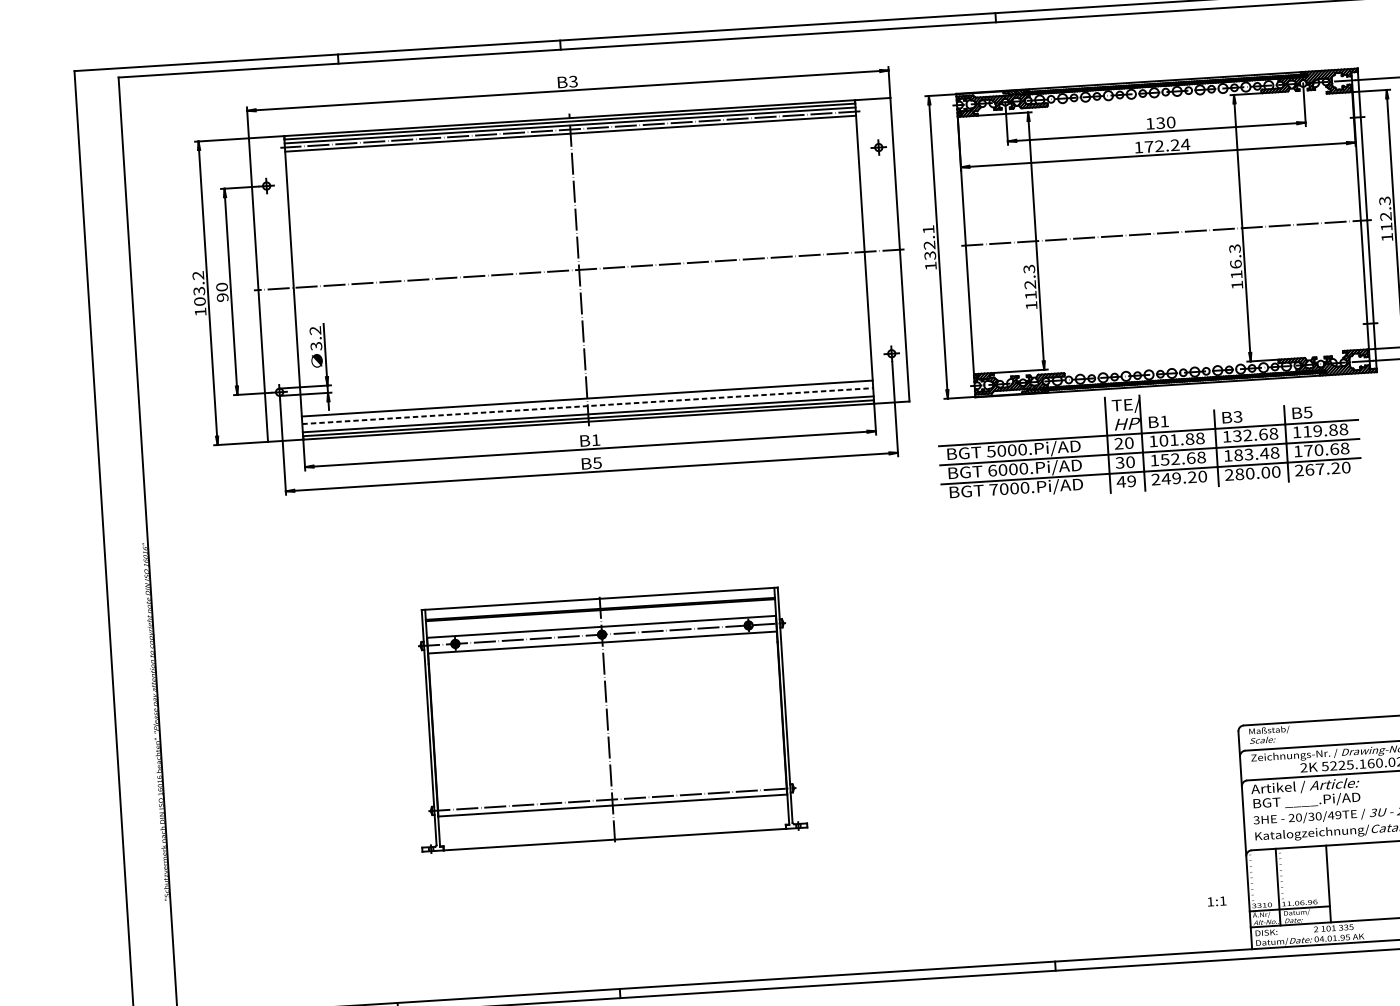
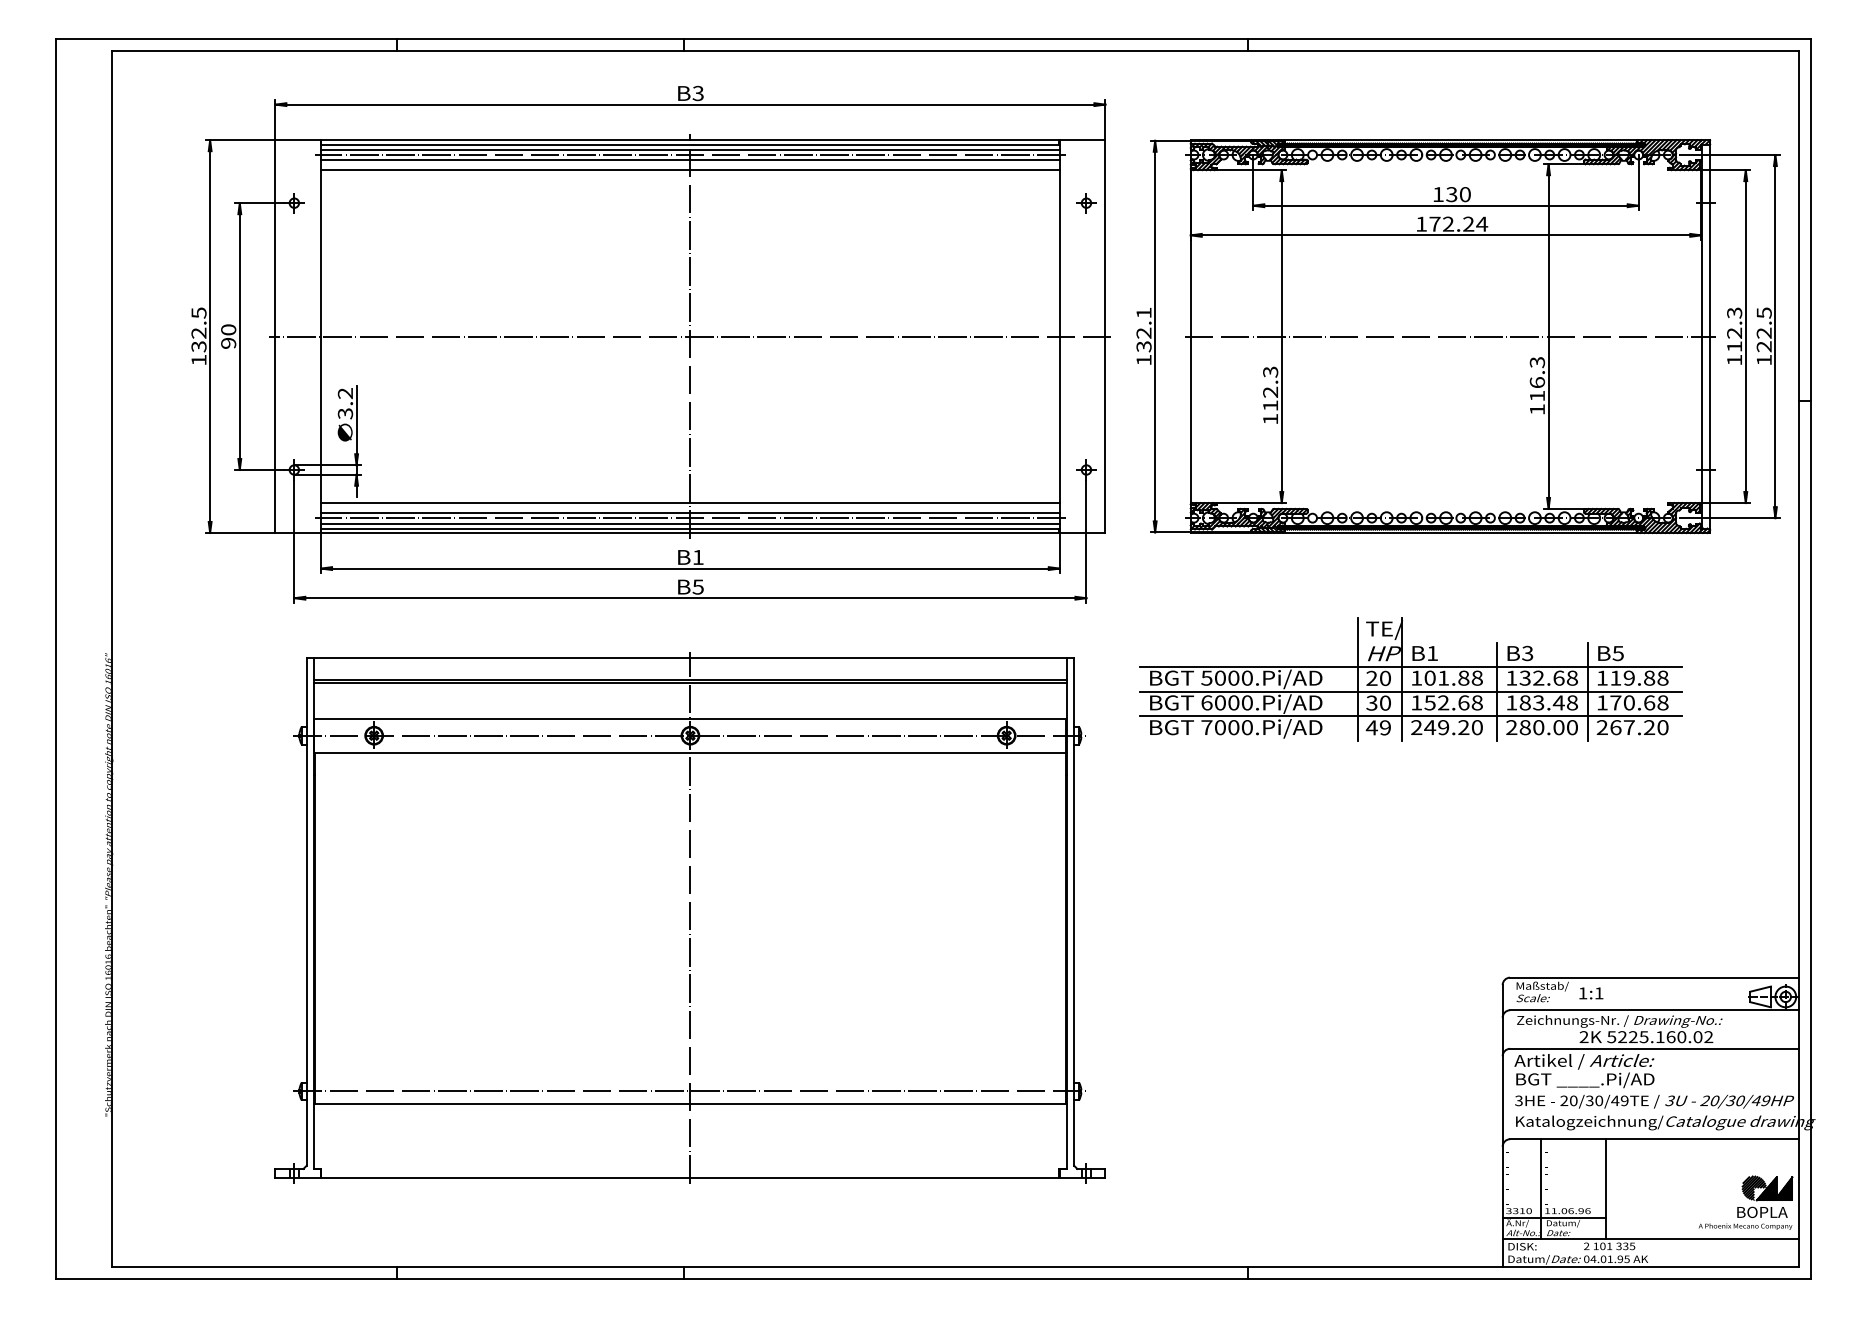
line: (571, 141) -> (690, 170), added
text: (198, 288) -> (198, 329), 103.2 -> 132.5
line: (587, 405) -> (690, 512), dashed -> solid
line: (588, 410) -> (690, 518), added
part: (1148, 442) -> (1410, 679), moved
part: (606, 718) -> (689, 917), size x1.67
text: (1217, 901) -> (1591, 993), moved

